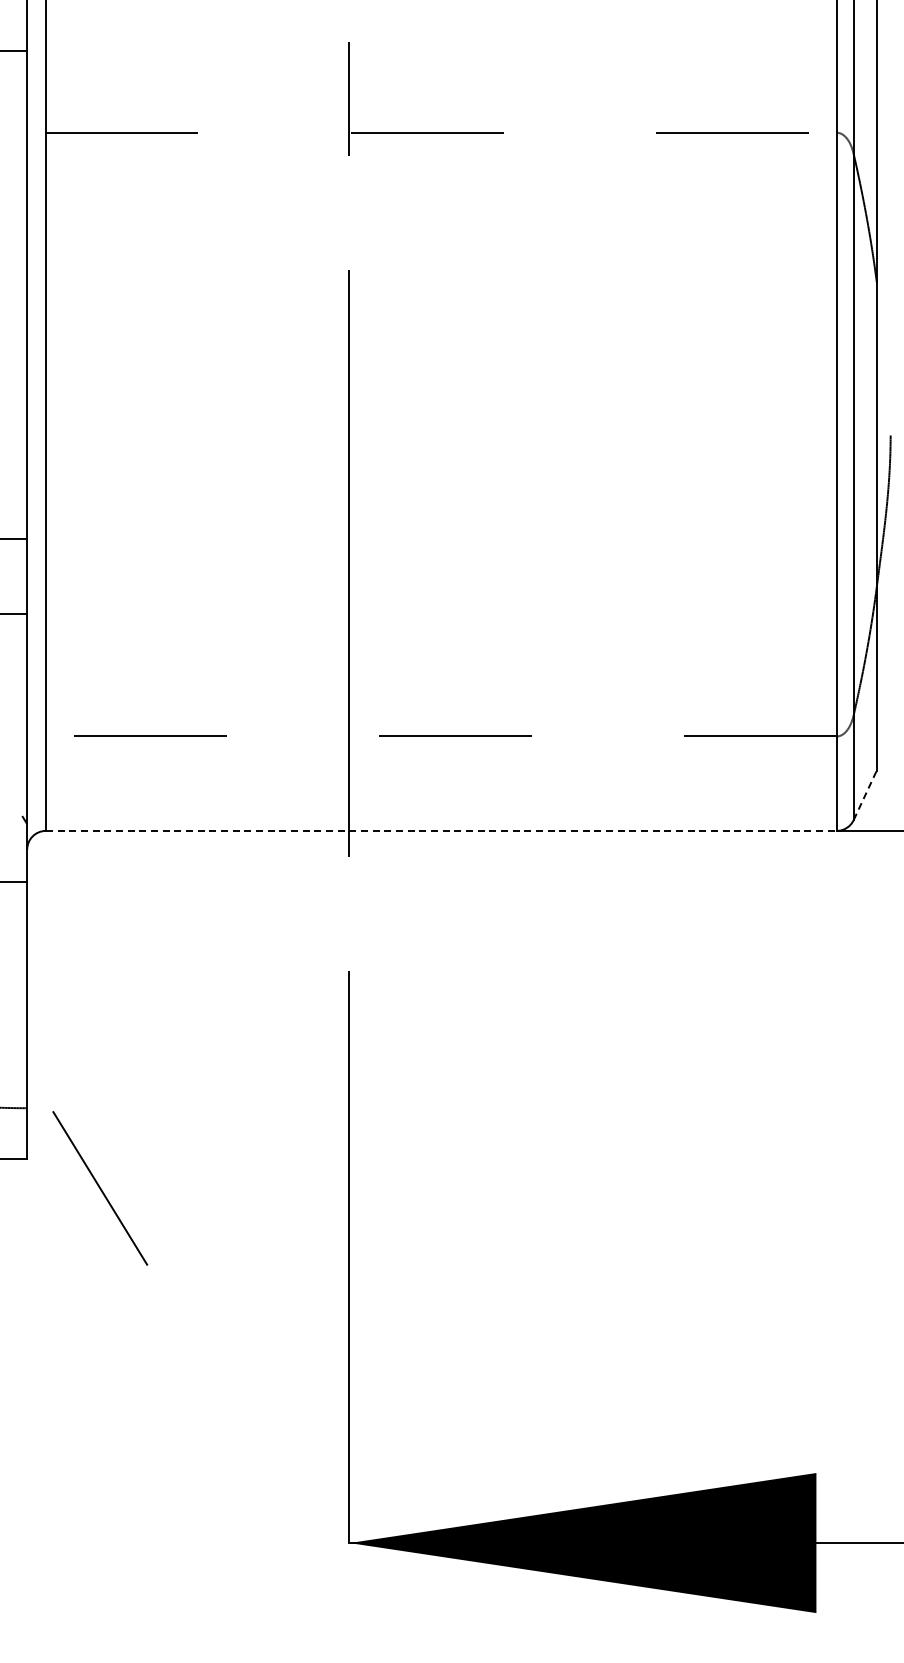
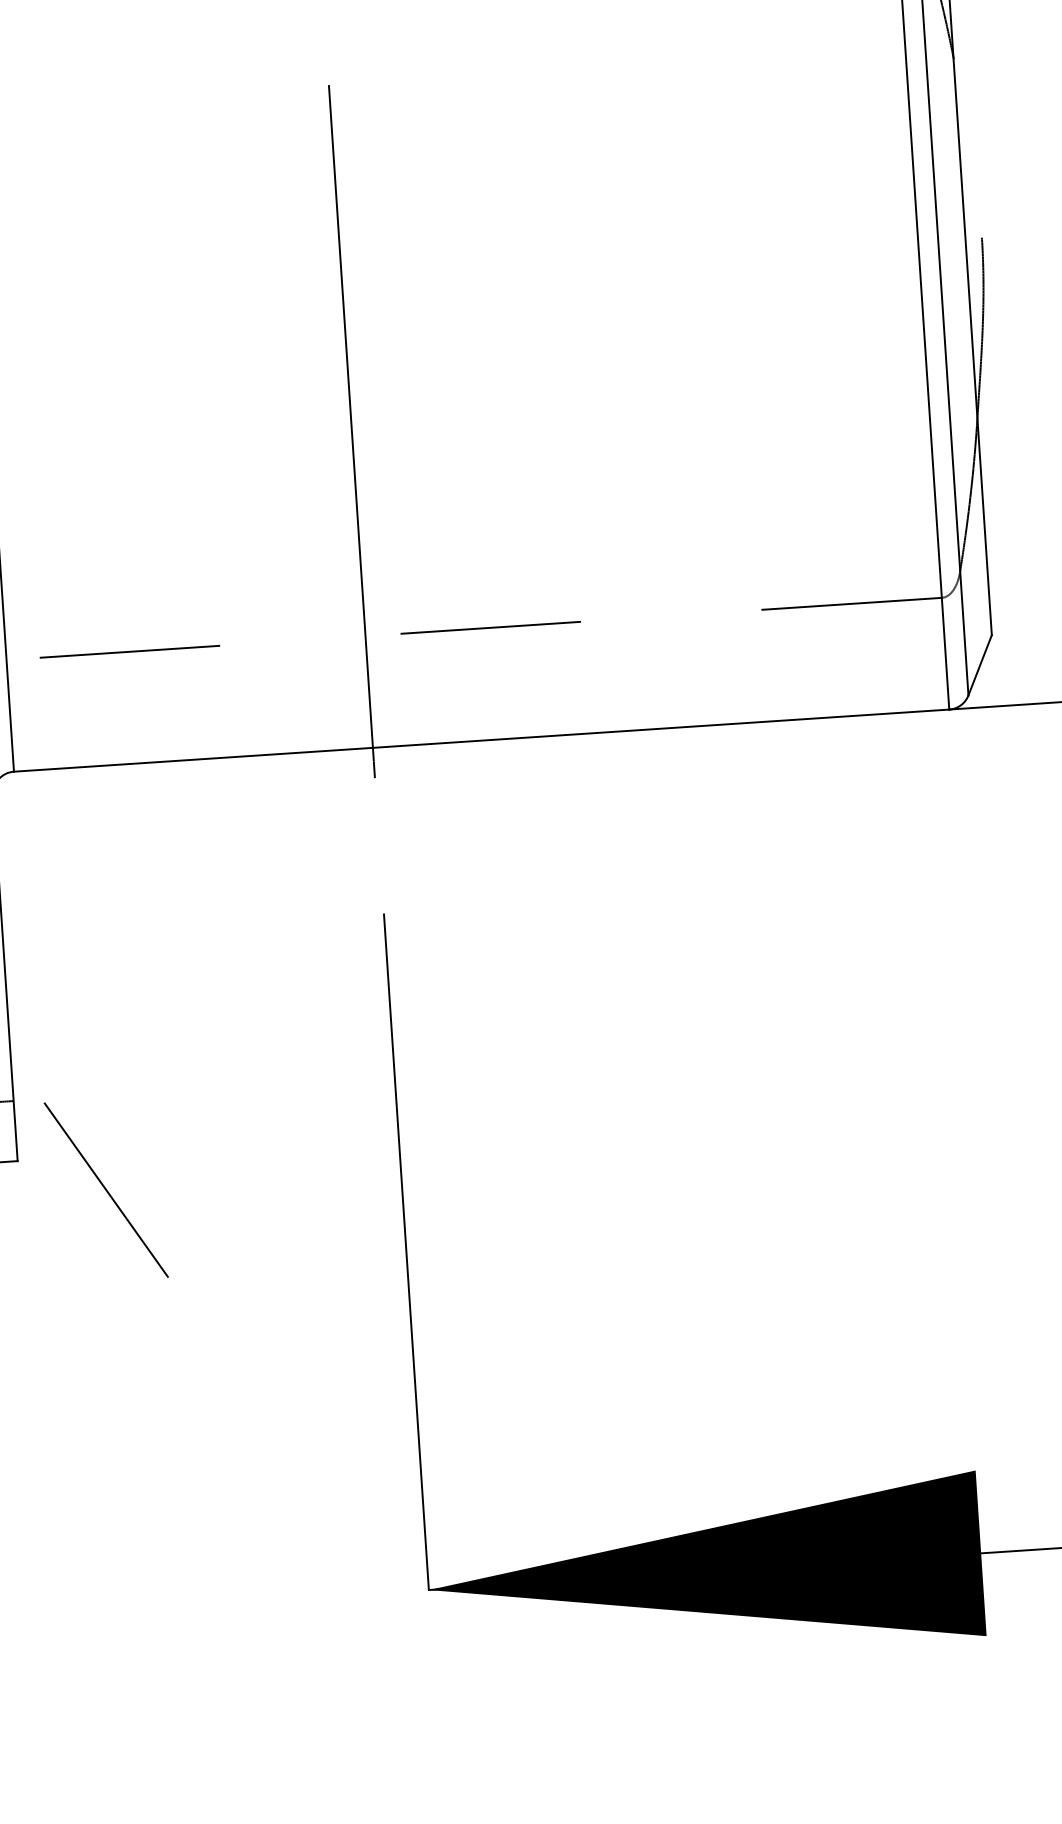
line: (865, 794) -> (980, 664), dashed -> solid
line: (441, 830) -> (481, 740), dashed -> solid

